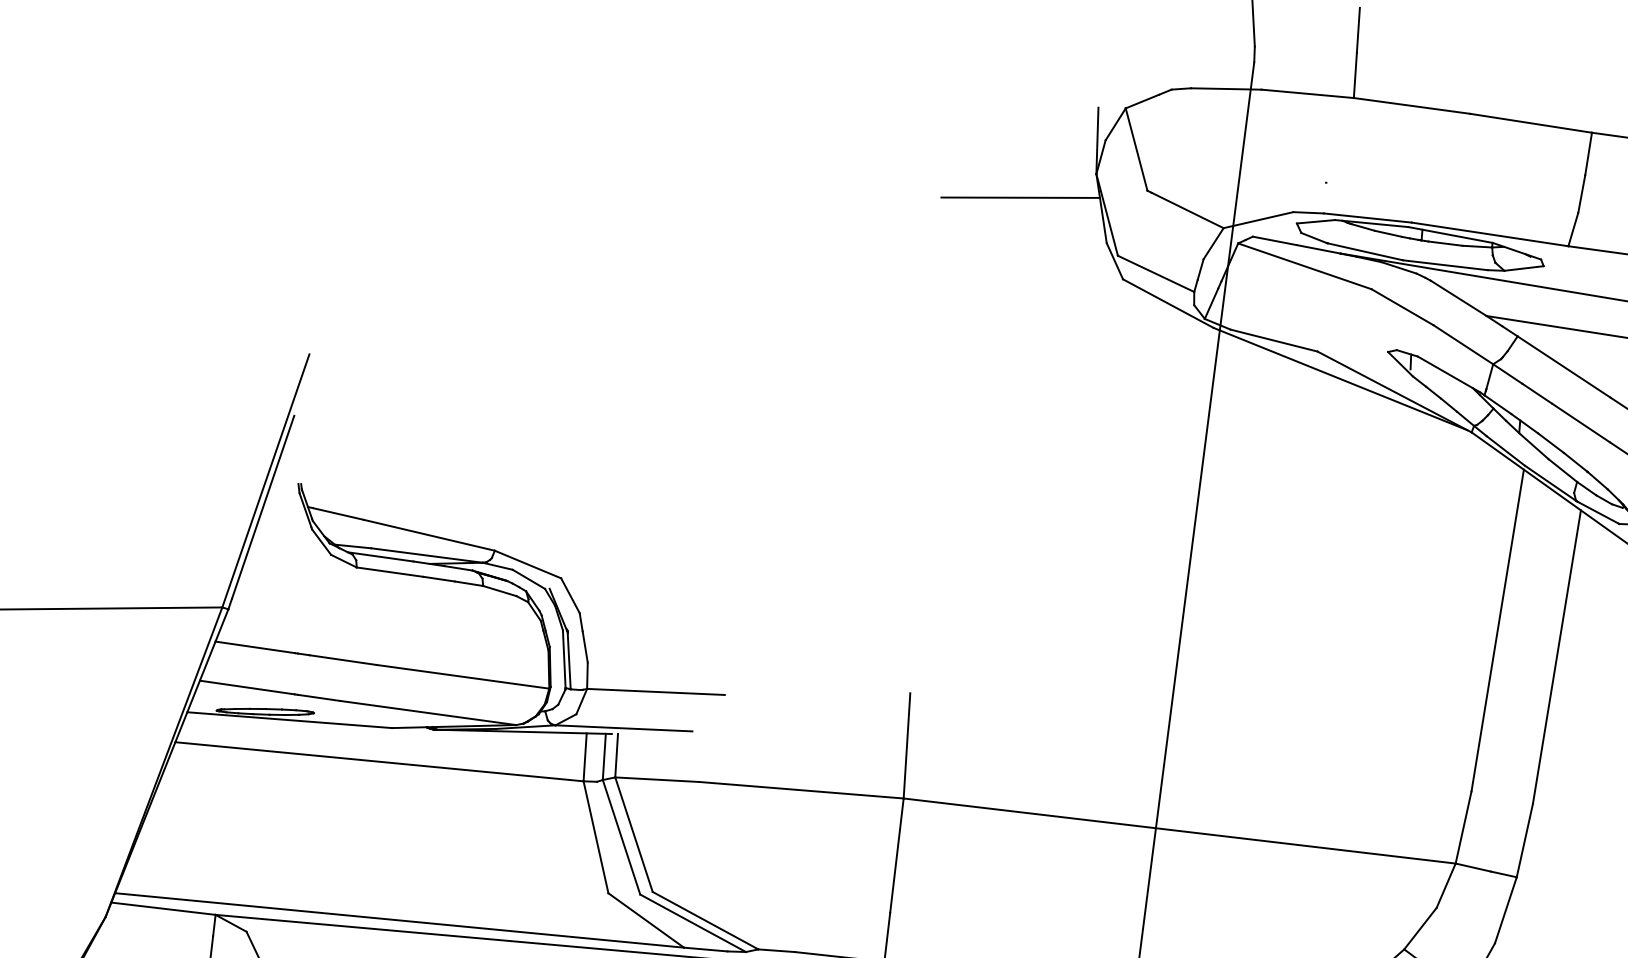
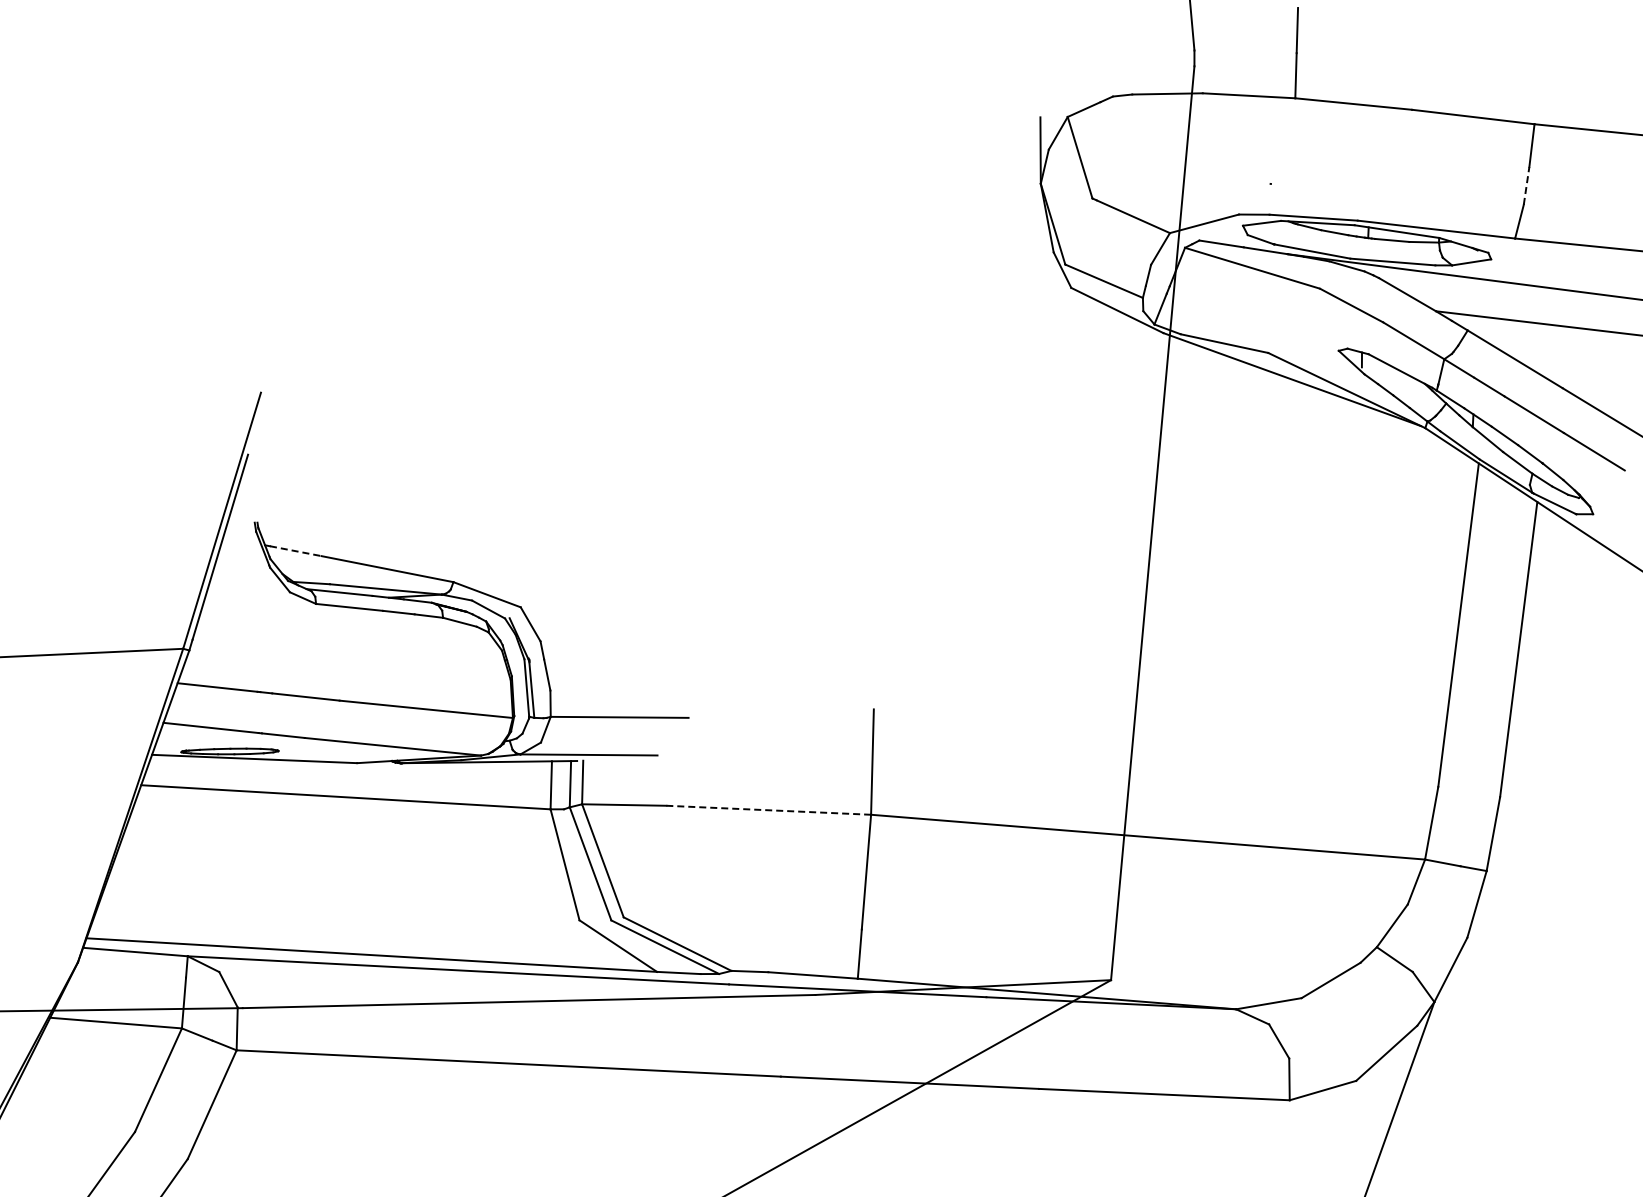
line: (1581, 193) -> (1526, 185), solid -> dashed
line: (1020, 197) -> (965, 209), removed
line: (339, 514) -> (296, 551), solid -> dashed
line: (801, 790) -> (768, 810), solid -> dashed

